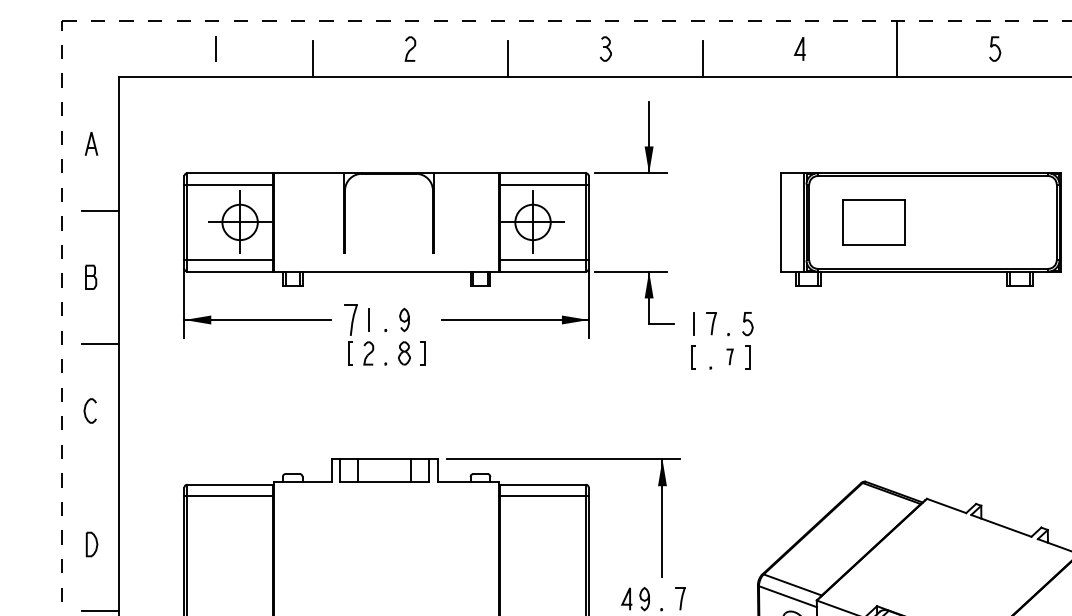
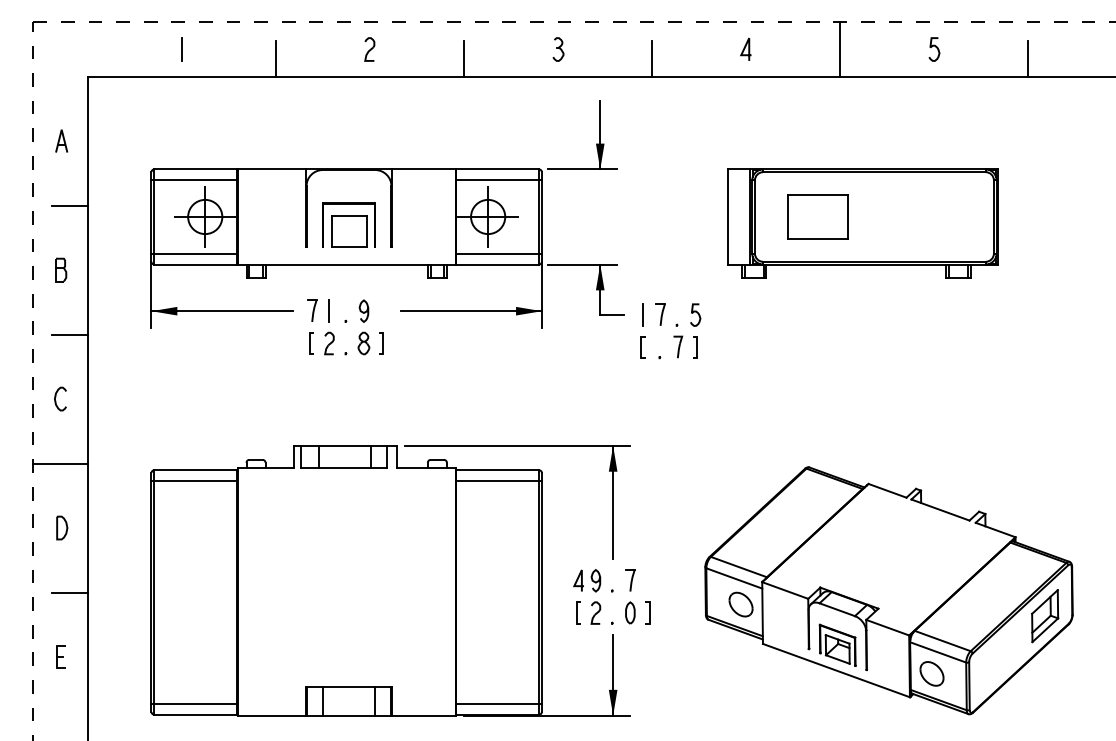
part: (388, 230) -> (348, 224), added
part: (351, 319) -> (312, 310), size x0.71
part: (730, 356) -> (678, 346), size x1.43
line: (90, 477) -> (60, 463), added

